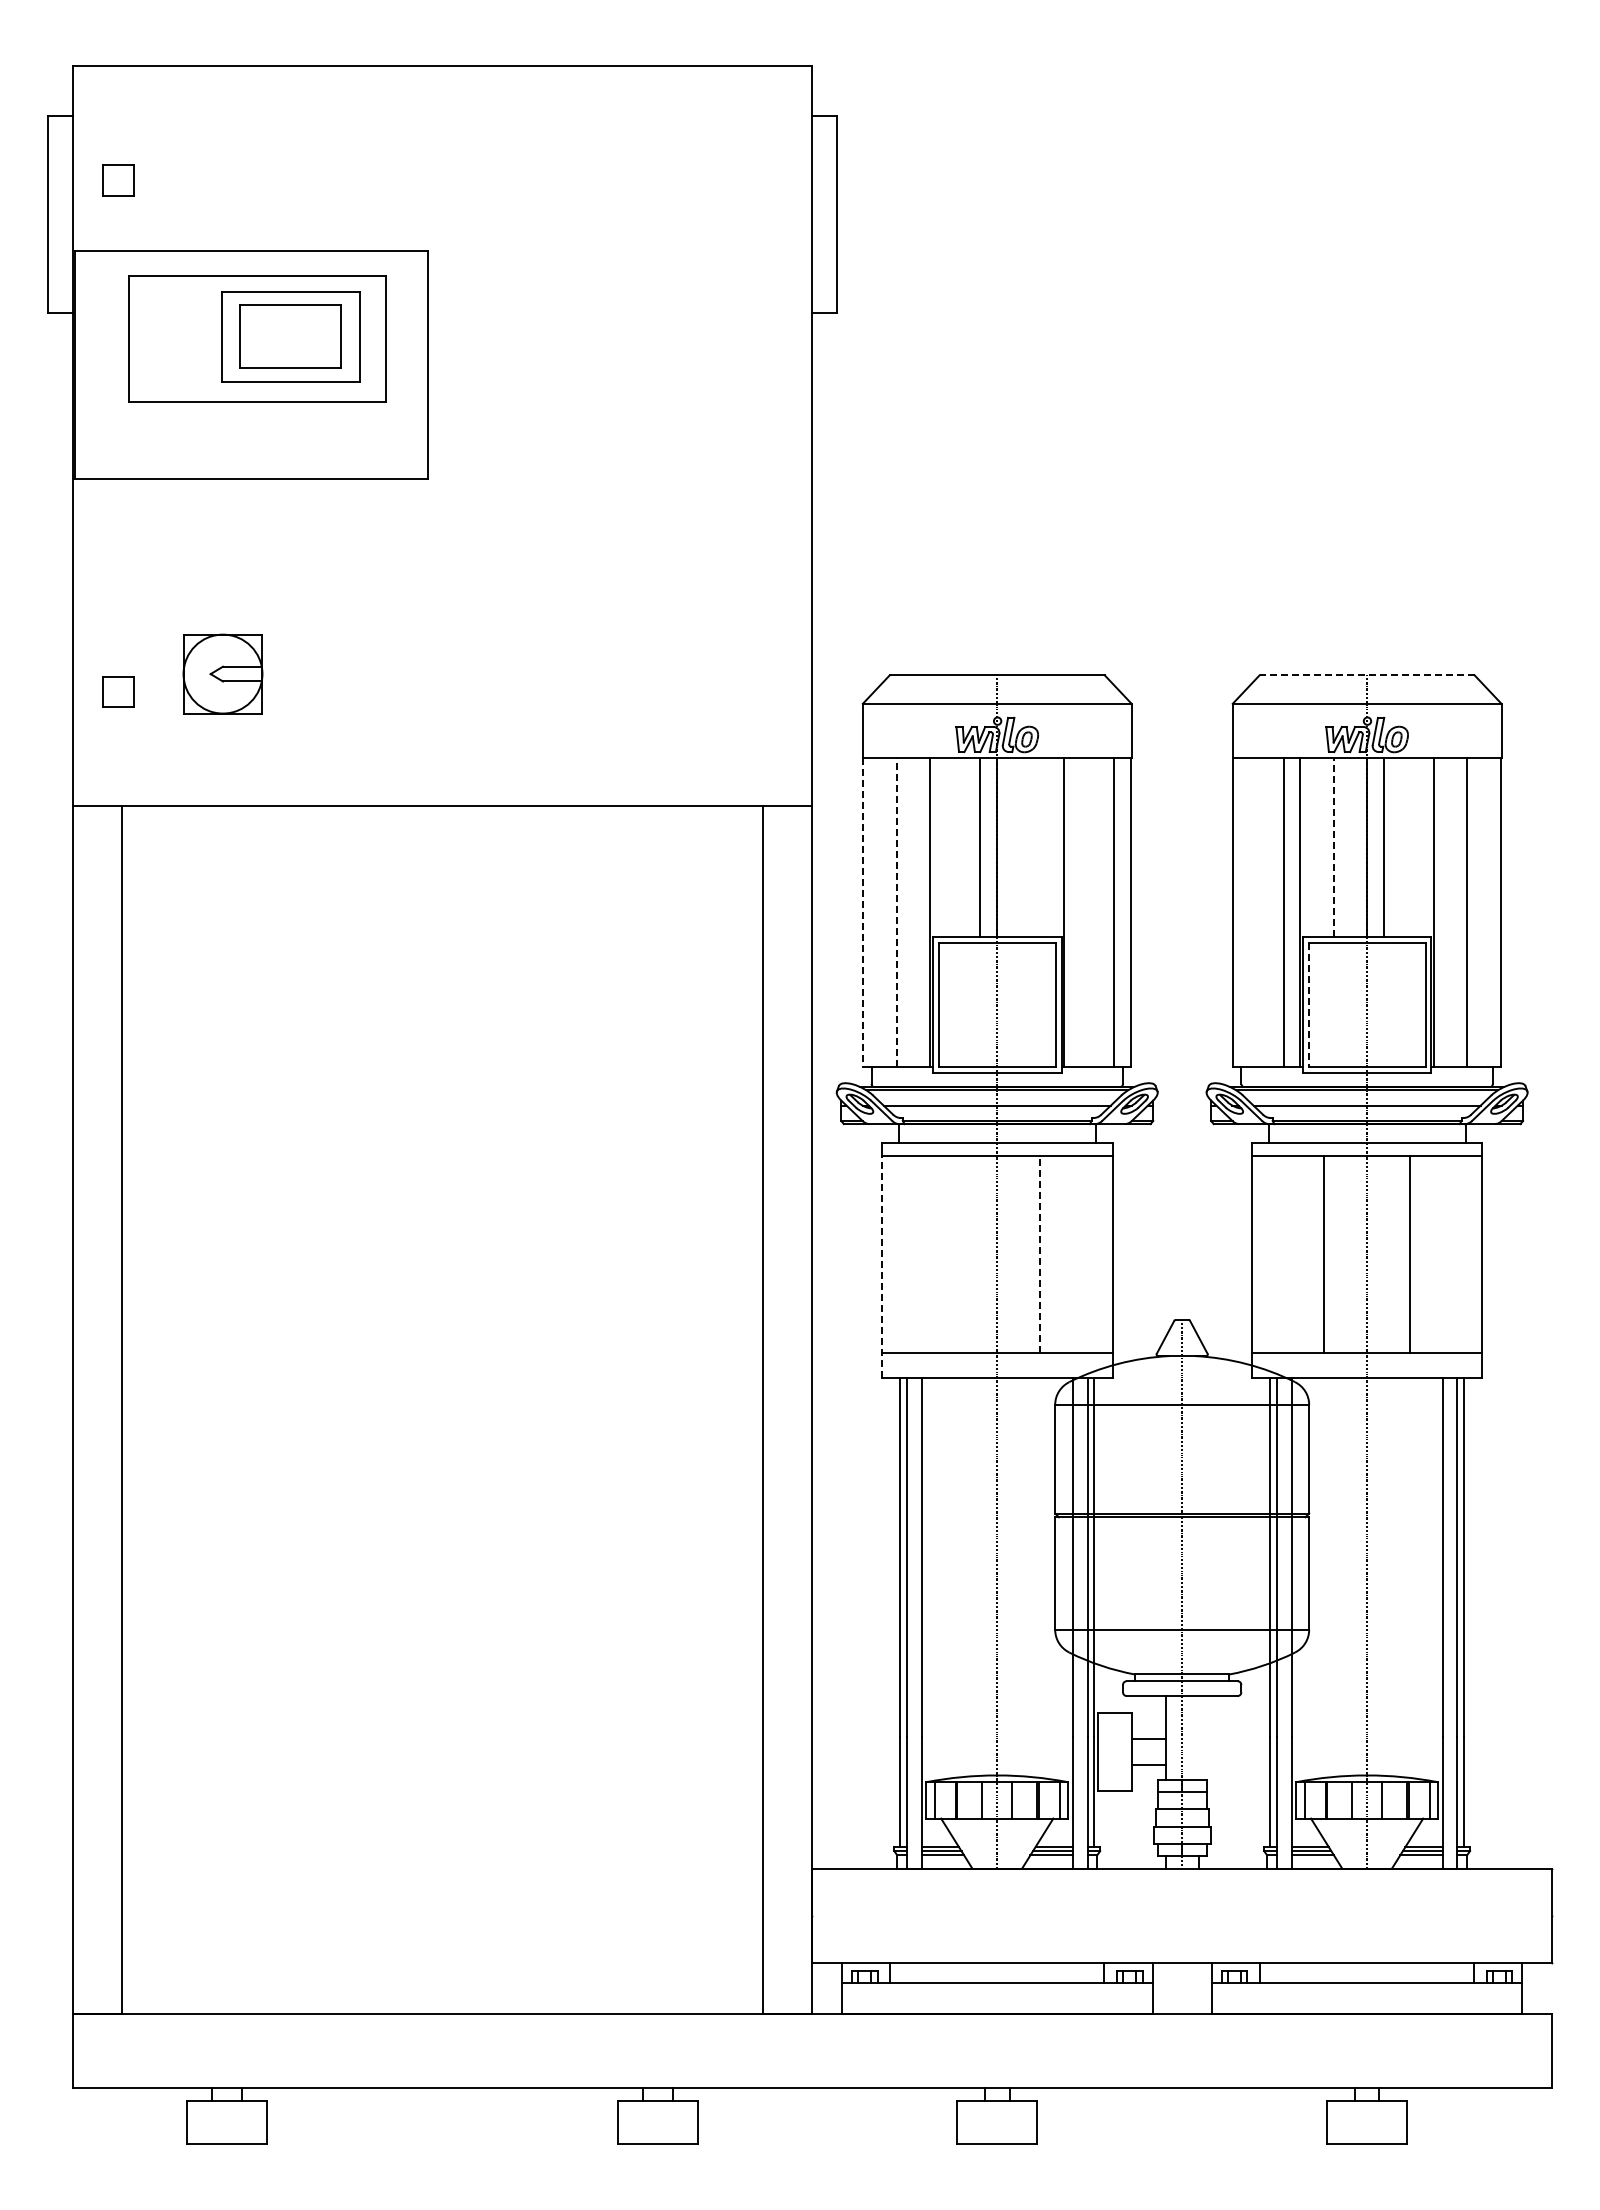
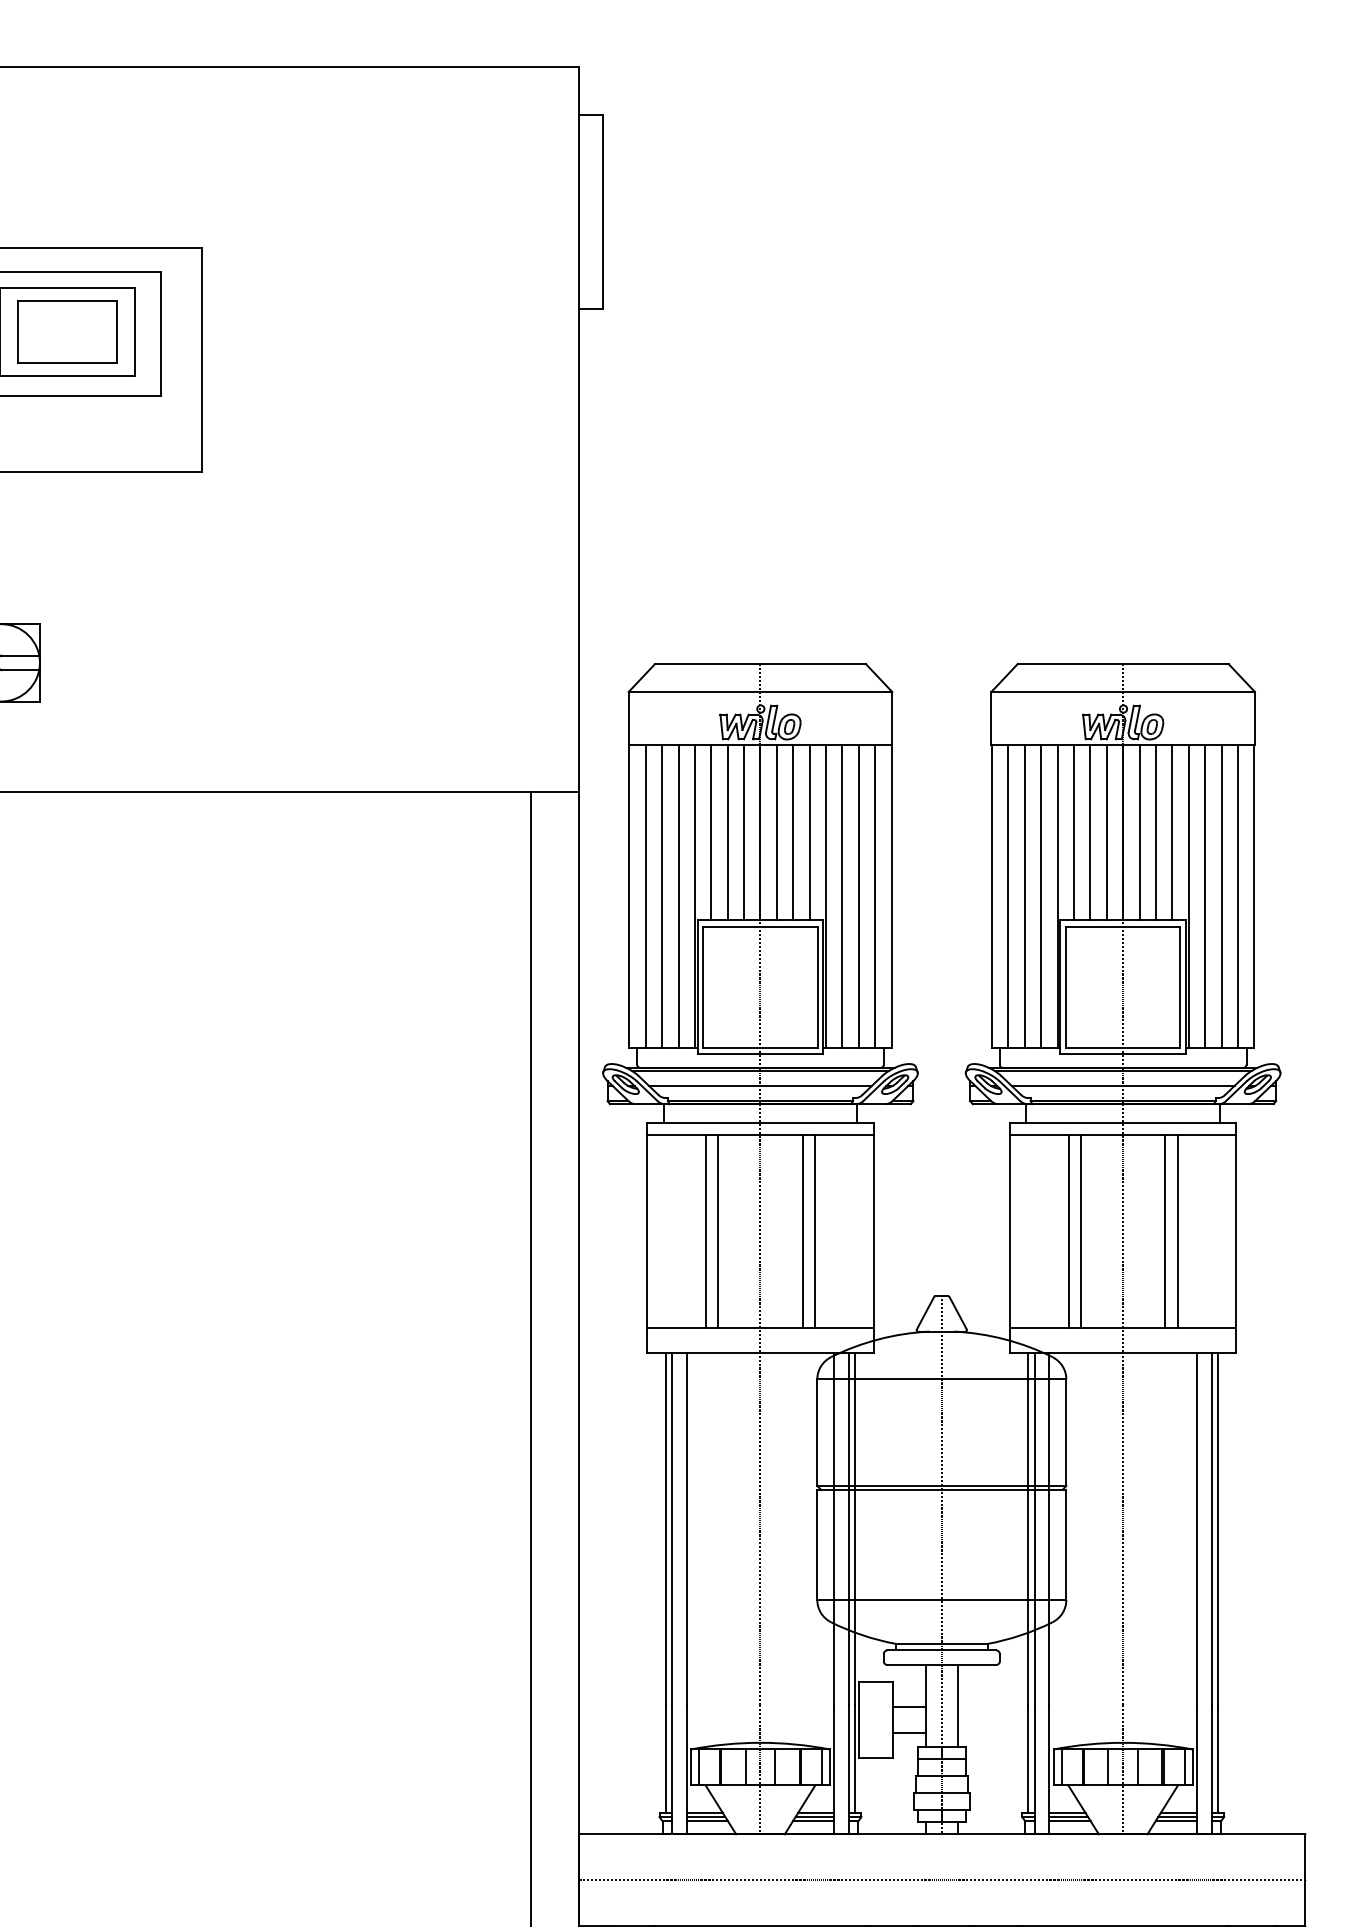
line: (1367, 675) -> (1123, 664), dashed -> solid
line: (947, 846) -> (711, 831), added
line: (963, 846) -> (727, 831), added
line: (1014, 846) -> (777, 831), added
line: (1030, 846) -> (793, 831), added
line: (1047, 846) -> (809, 831), added
line: (1316, 846) -> (1073, 831), added
line: (1350, 846) -> (1106, 831), added
line: (1400, 846) -> (1155, 831), added
line: (1417, 846) -> (1172, 831), added
line: (1333, 847) -> (1090, 832), dashed -> solid
line: (880, 911) -> (645, 895), added
line: (896, 911) -> (661, 895), dashed -> solid
line: (913, 911) -> (678, 895), added
line: (1080, 911) -> (842, 895), added
line: (1097, 911) -> (858, 895), added
line: (1250, 911) -> (1008, 895), added
line: (1266, 911) -> (1024, 895), added
line: (1450, 911) -> (1204, 895), added
line: (1484, 911) -> (1238, 895), added
line: (863, 912) -> (629, 896), dashed -> solid
line: (1308, 1004) -> (1065, 986), dashed -> solid
line: (941, 1253) -> (705, 1231), added
line: (954, 1253) -> (718, 1231), added
line: (1052, 1253) -> (814, 1231), added
line: (1311, 1253) -> (1068, 1231), added
line: (1422, 1253) -> (1177, 1231), added
line: (1040, 1254) -> (802, 1231), dashed -> solid
line: (881, 1266) -> (646, 1243), dashed -> solid
line: (1198, 1737) -> (957, 1705), added
line: (1182, 1915) -> (942, 1880), added

